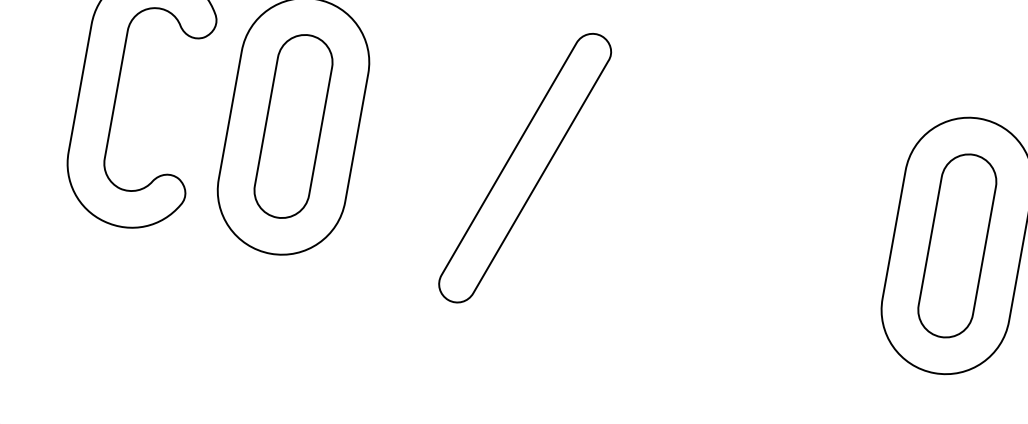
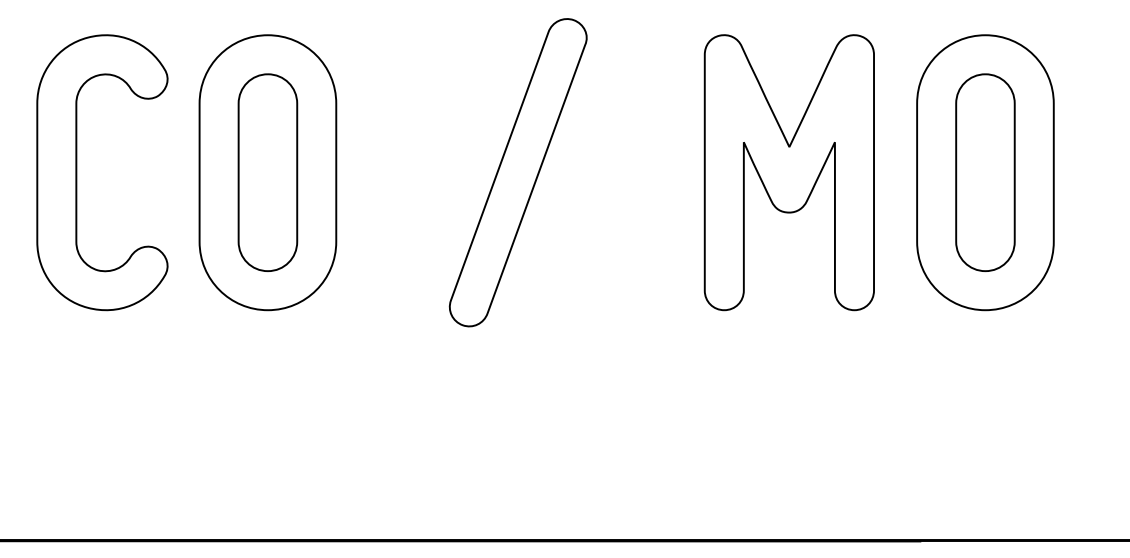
part: (775, 212) -> (788, 172), added

